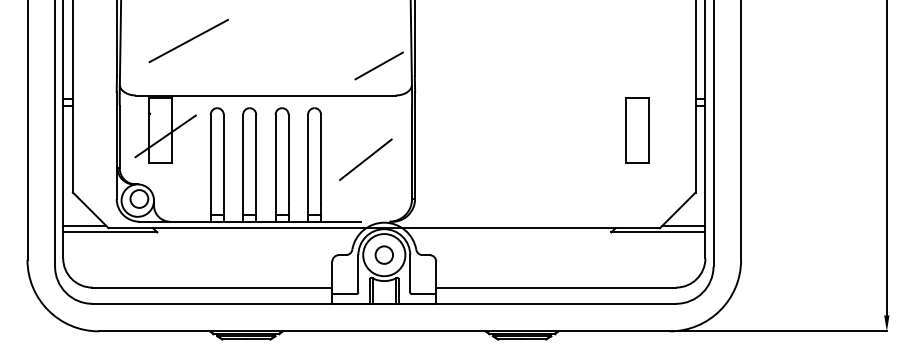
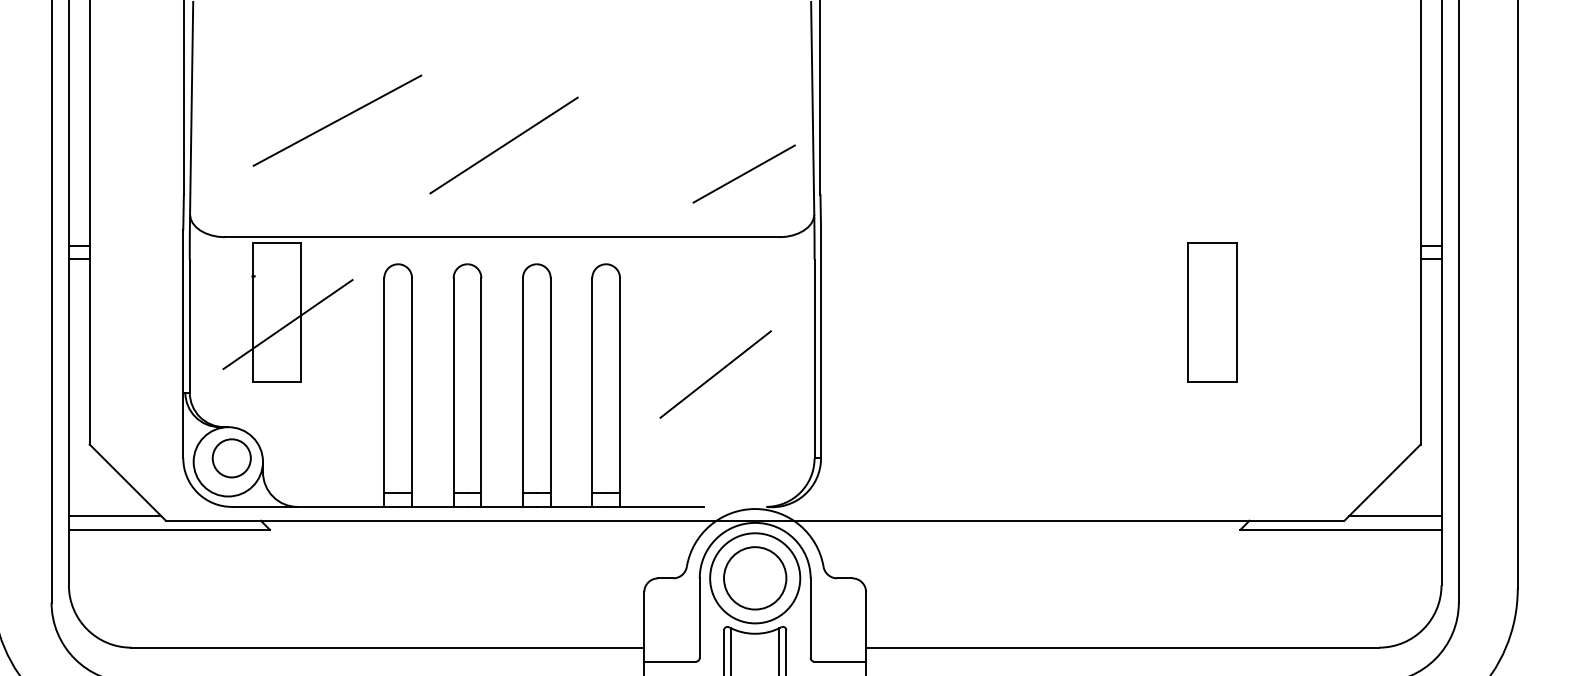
line: (266, 52) -> (503, 145), added
part: (637, 130) -> (1212, 311), moved
circle: (383, 254) -> (753, 576), size x1.67

